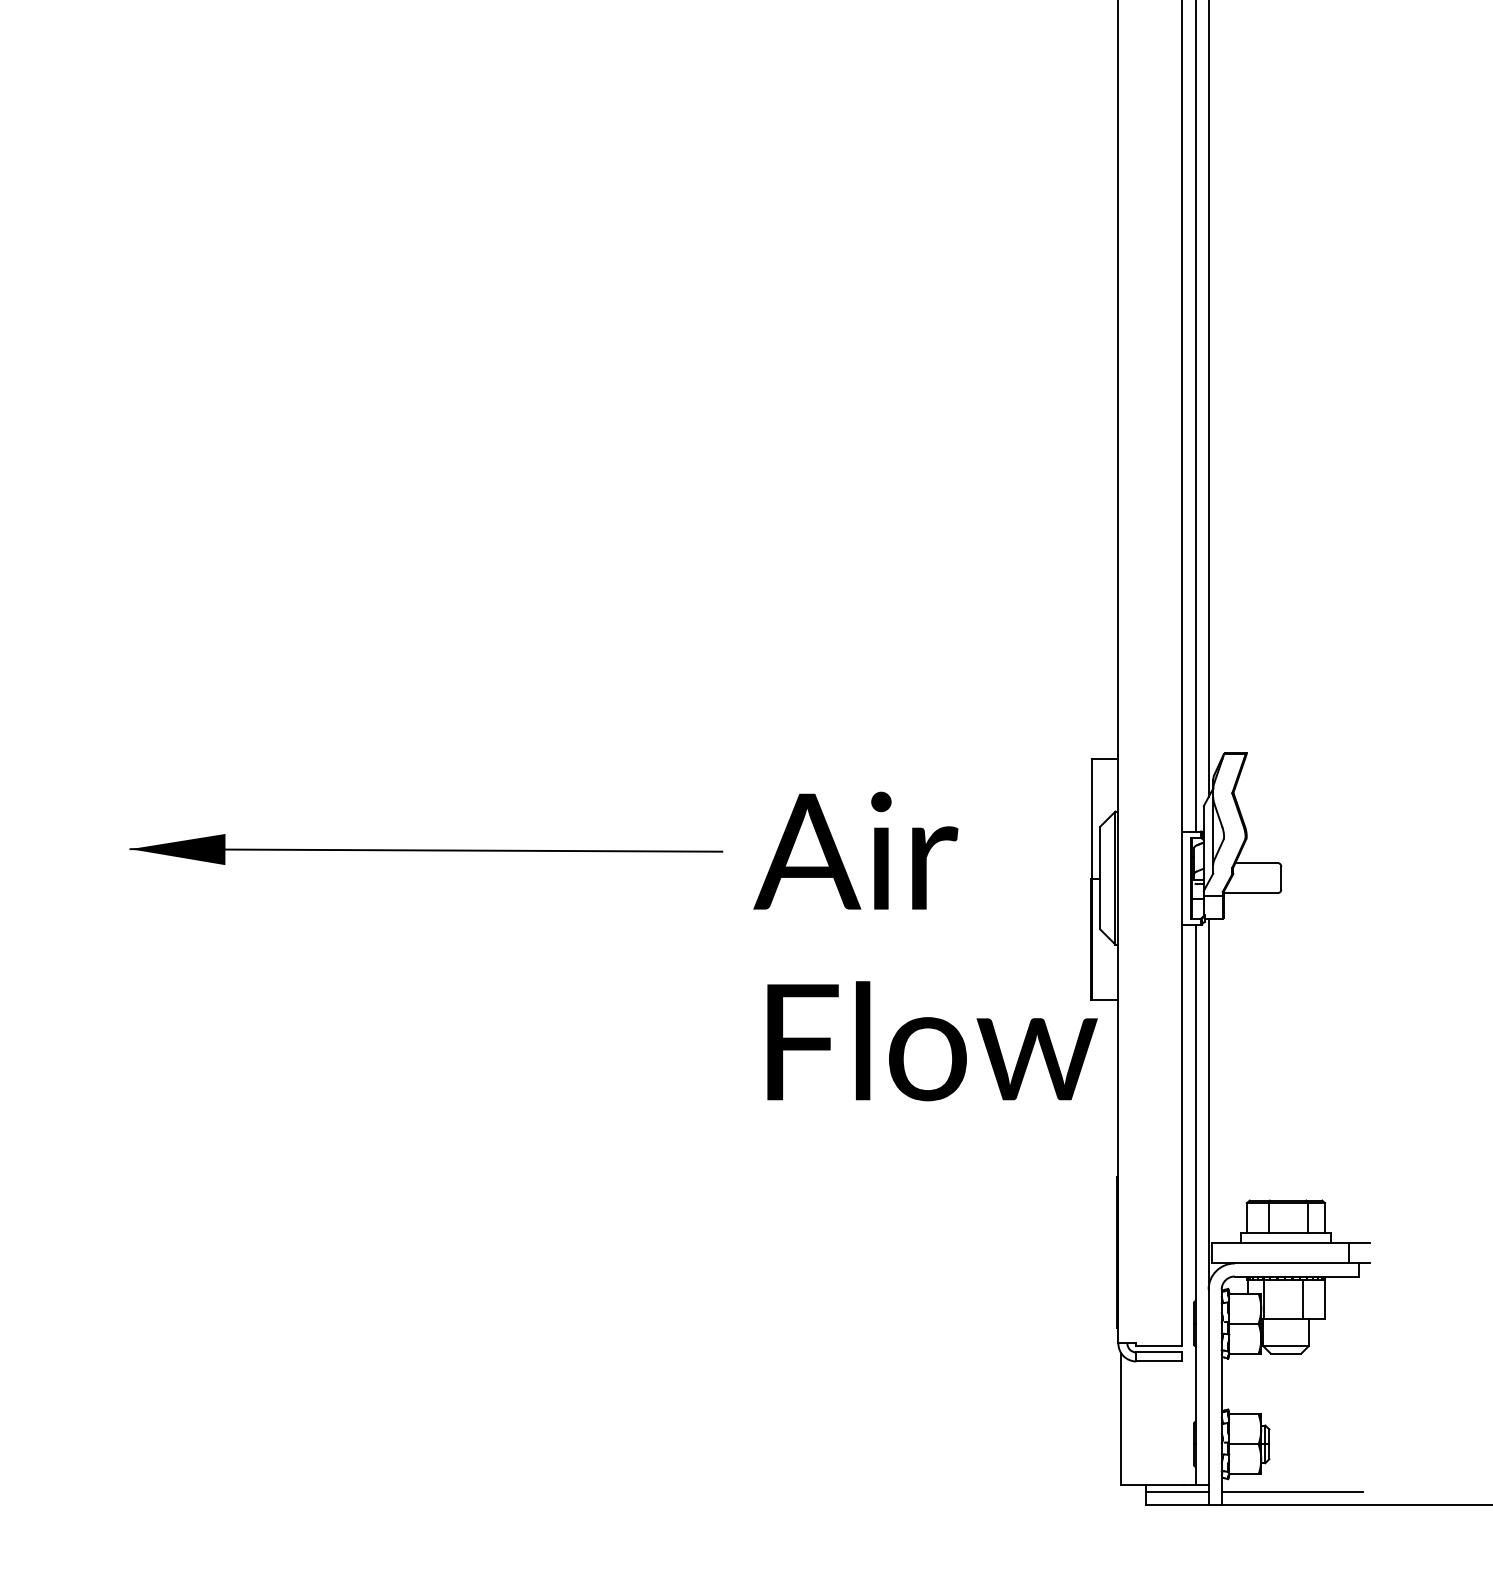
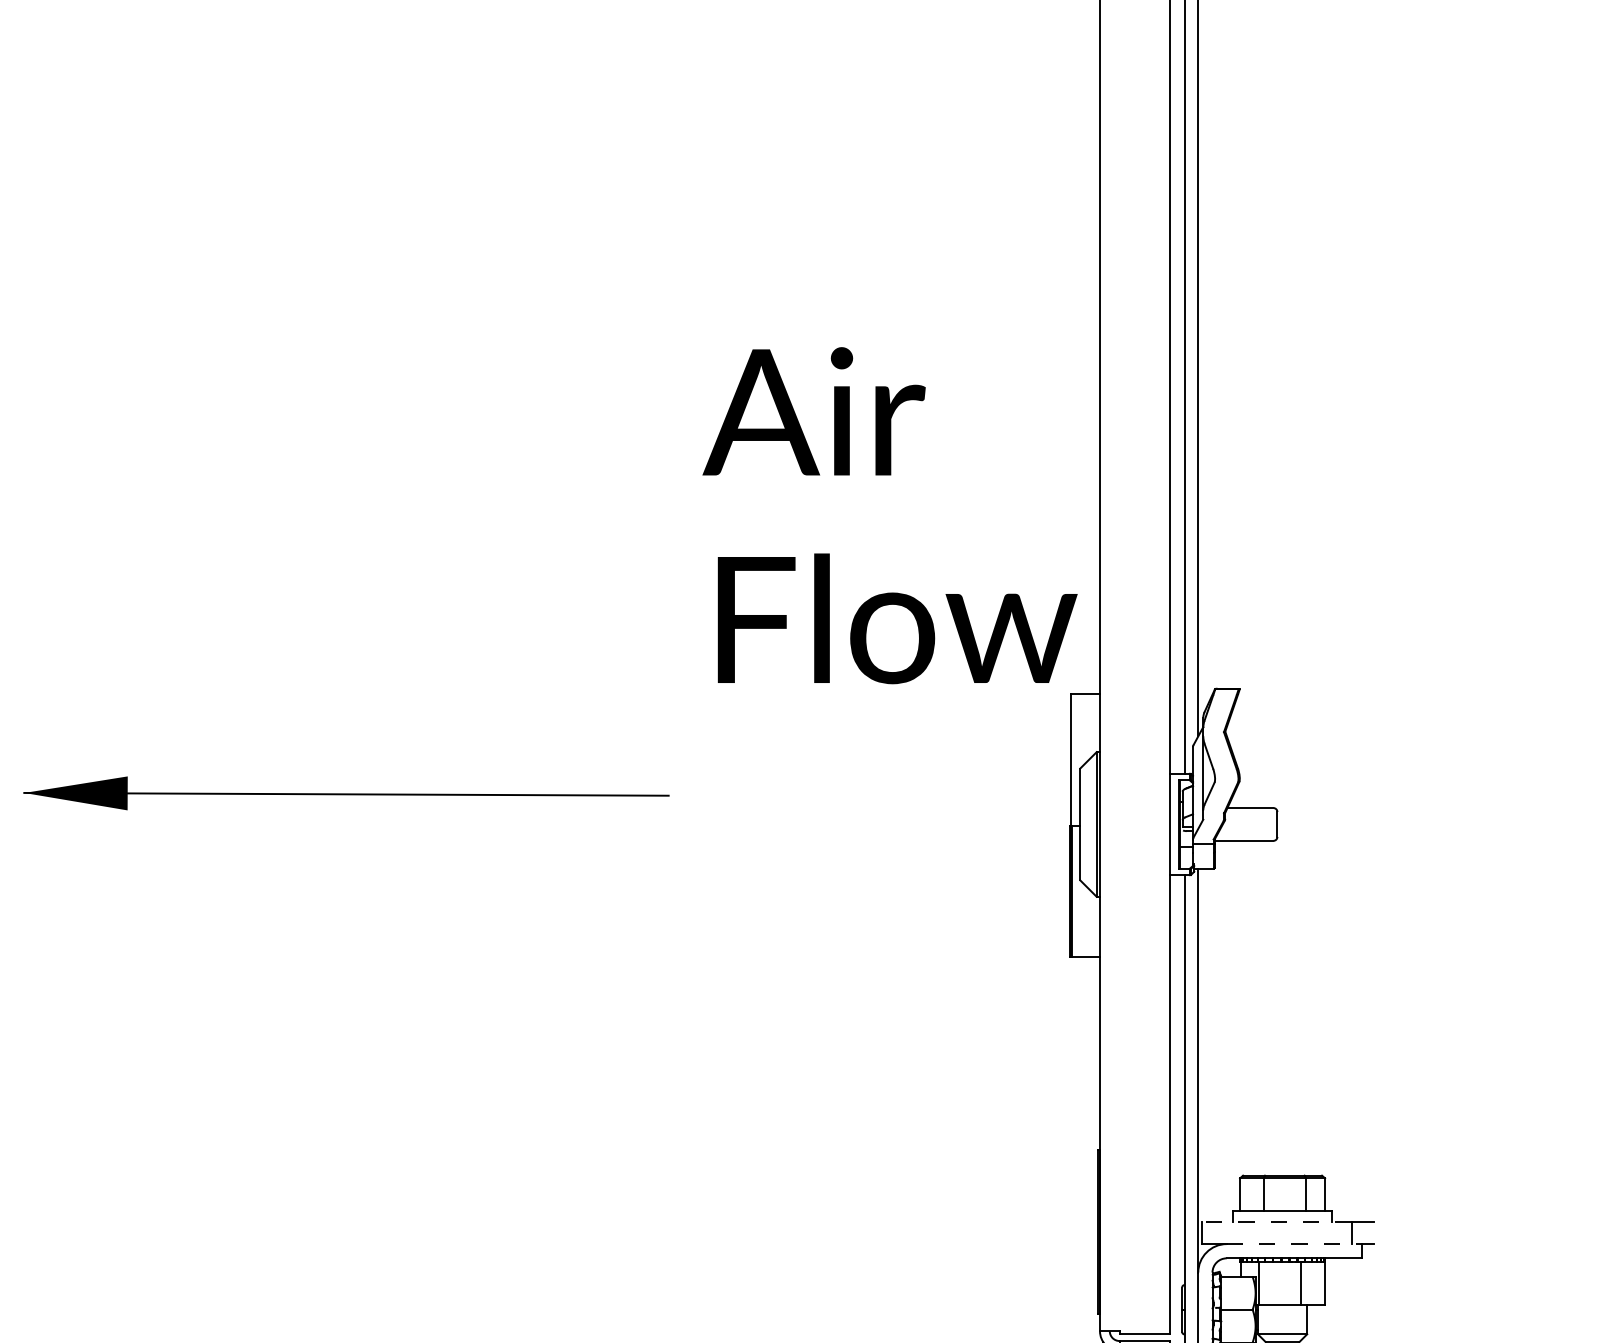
text: (925, 946) -> (889, 515), moved
line: (1280, 1243) -> (1276, 1222), solid -> dashed
line: (1297, 1263) -> (1295, 1244), solid -> dashed

